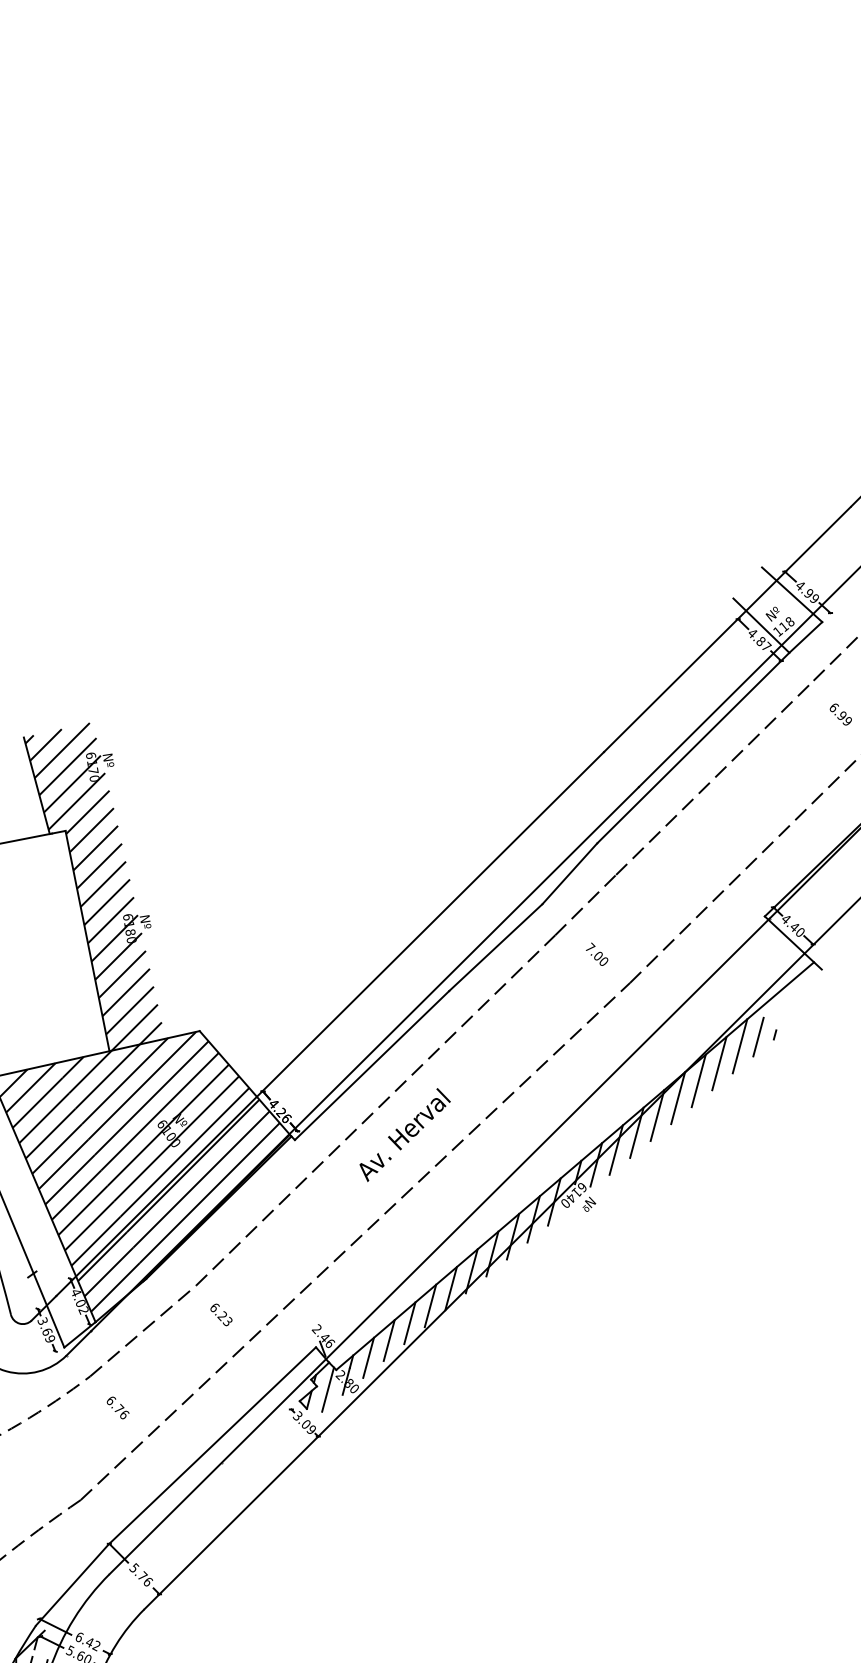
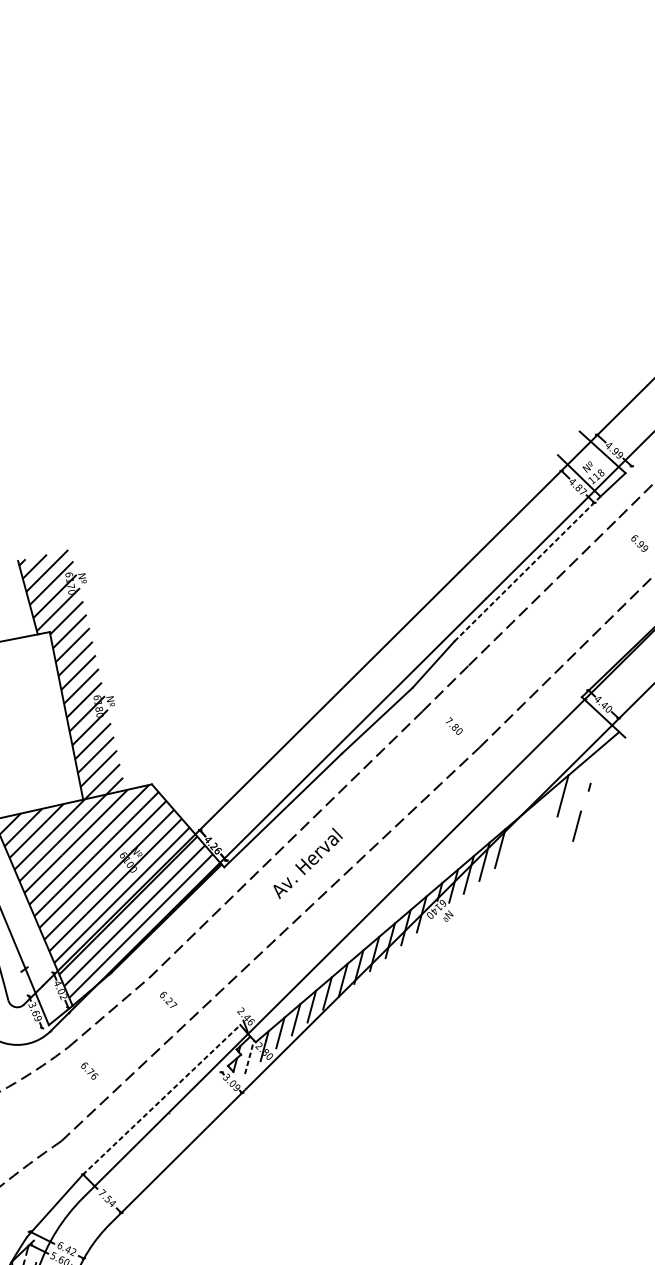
line: (693, 747) -> (527, 568), solid -> dashed
text: (597, 955) -> (454, 726), 7.00 -> 7.80
line: (758, 1036) -> (577, 825), moved
line: (719, 1063) -> (547, 809), removed
line: (698, 1080) -> (531, 821), removed
line: (678, 1098) -> (516, 835), removed
text: (228, 1321) -> (173, 1005), 6.23 -> 6.27
line: (328, 1389) -> (249, 1057), solid -> dashed
line: (212, 1445) -> (161, 1099), solid -> dashed
text: (141, 1574) -> (107, 1197), 5.76 -> 7.54

